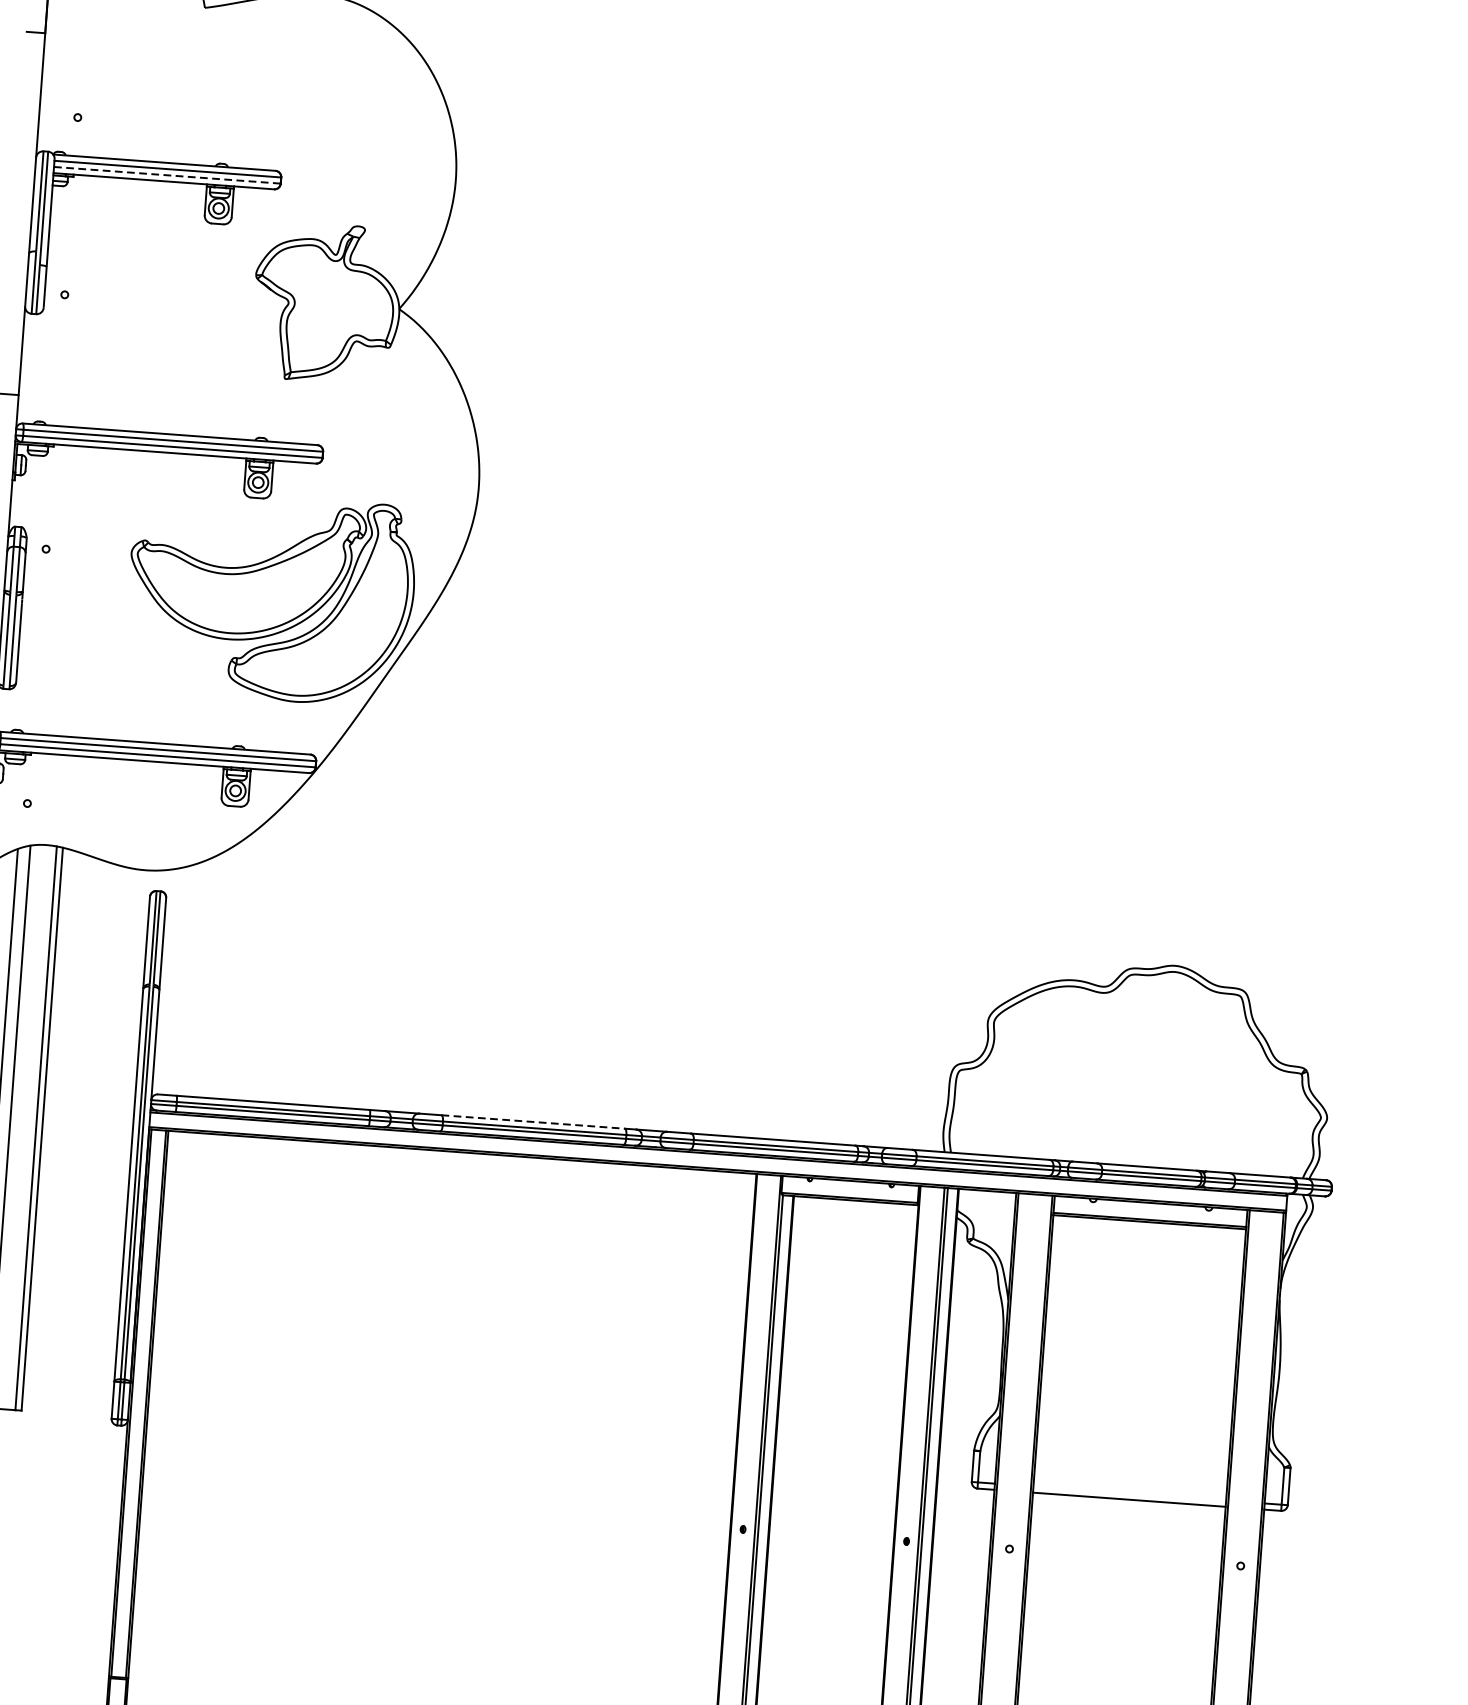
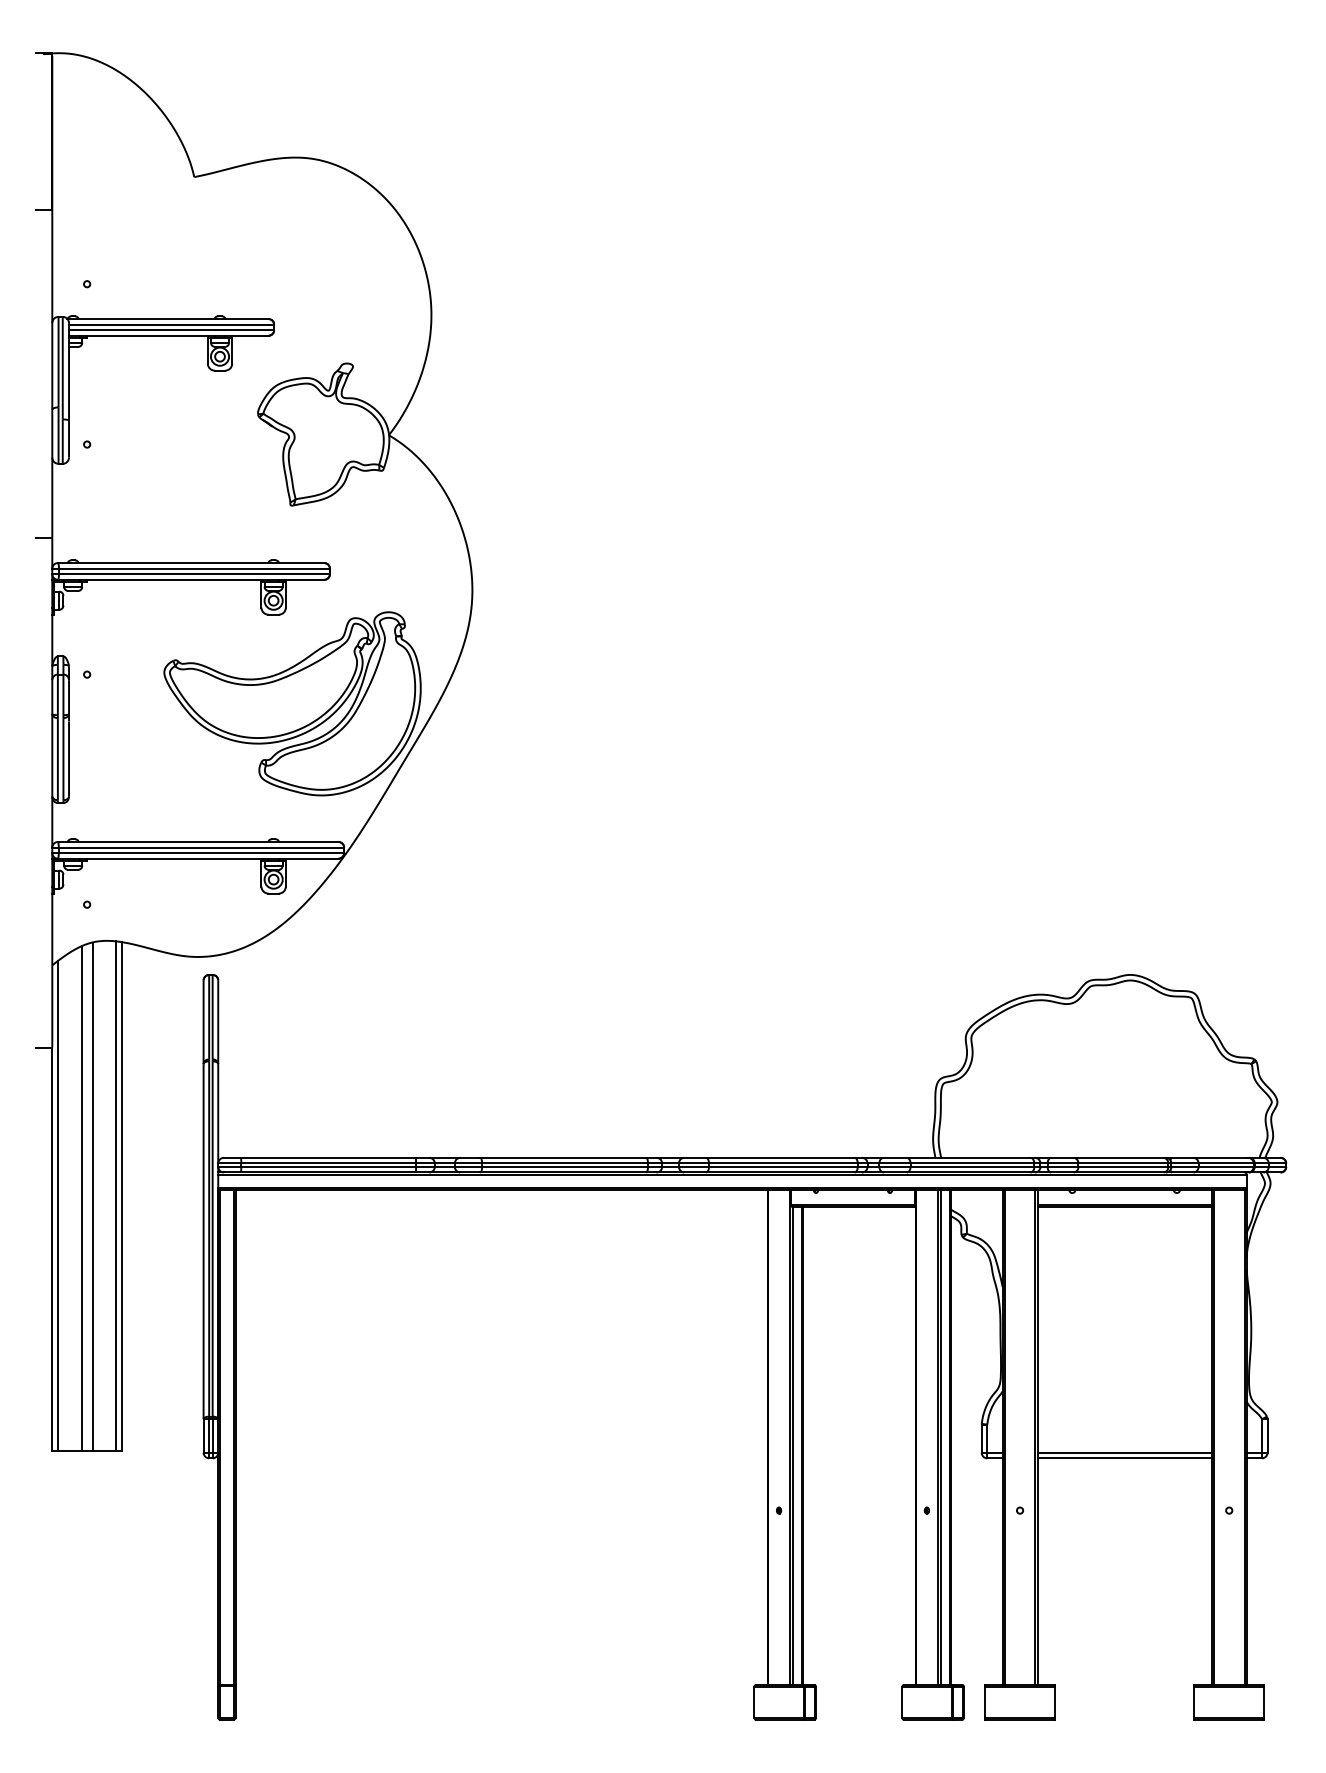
line: (167, 175) -> (171, 330), dashed -> solid
line: (533, 1121) -> (563, 1157), dashed -> solid
line: (1129, 1493) -> (1124, 1452), added

